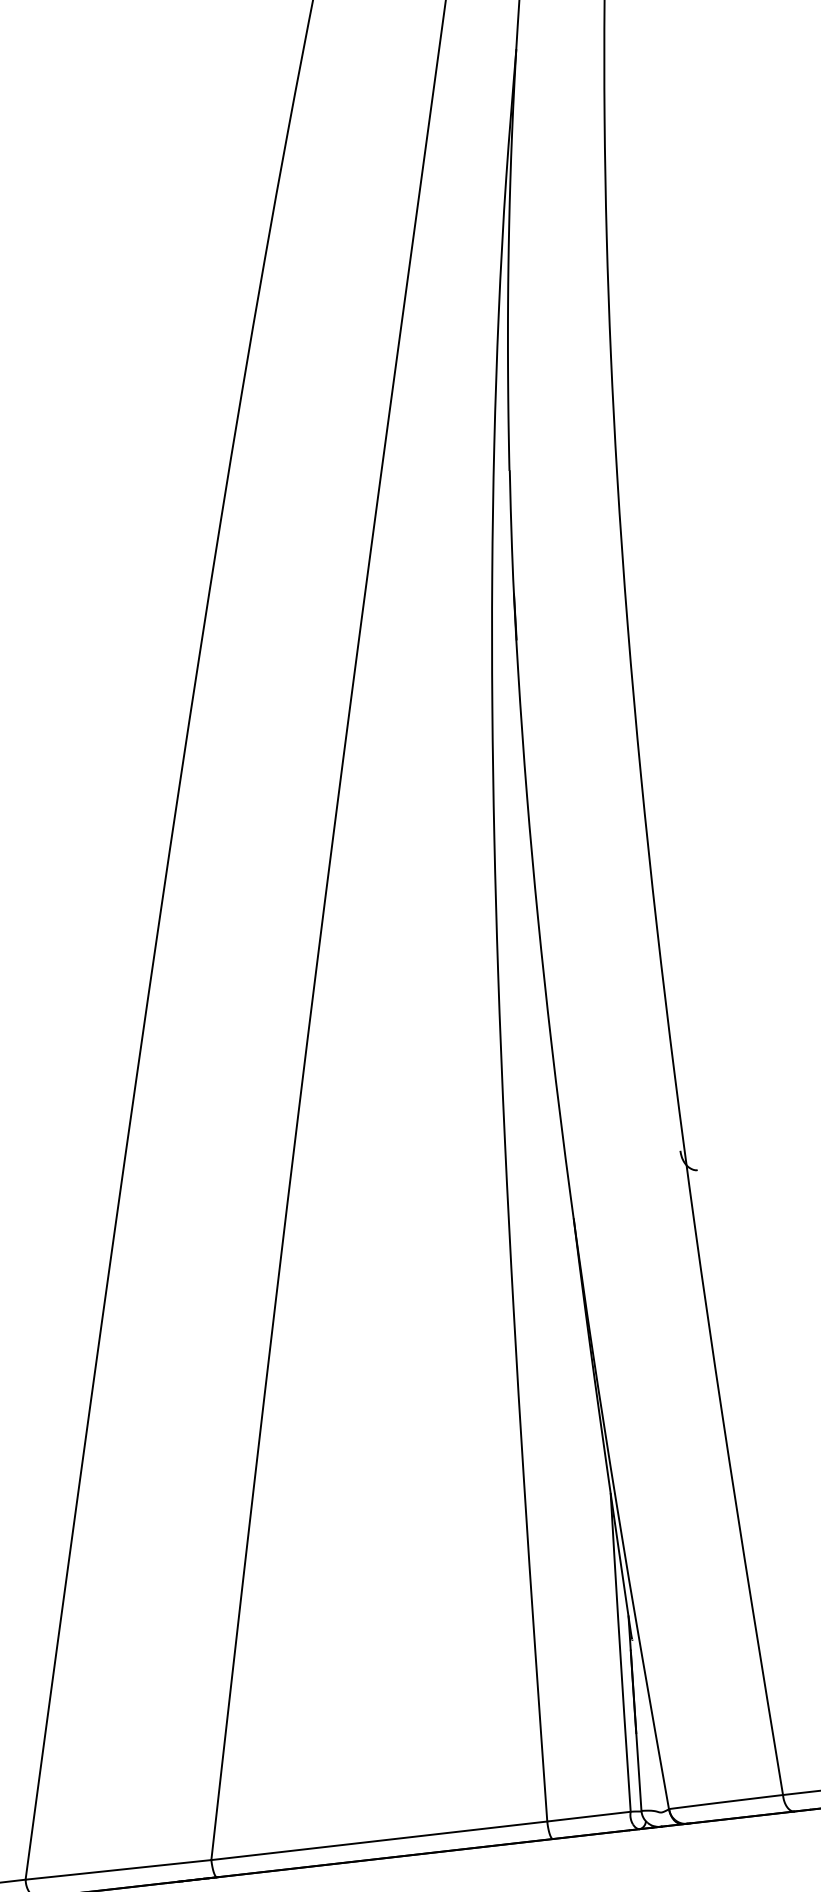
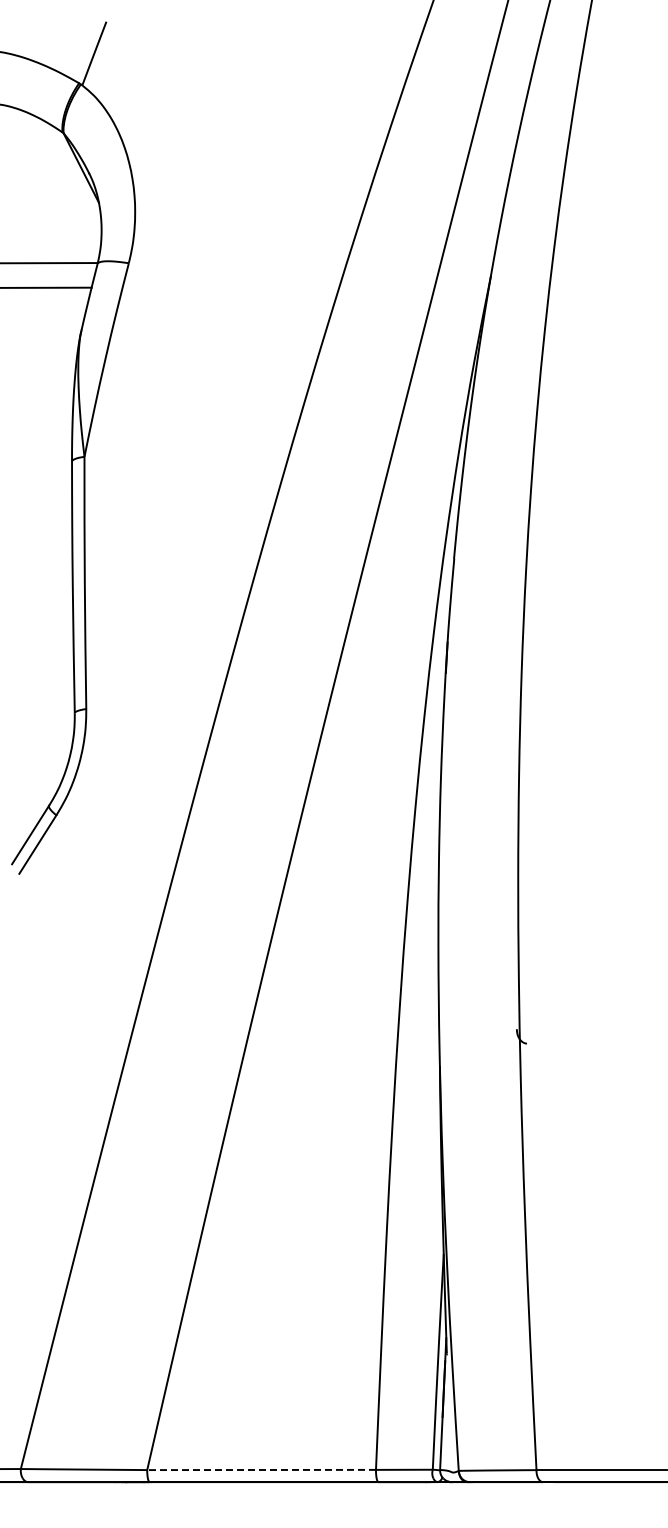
line: (379, 1840) -> (261, 1469), solid -> dashed

